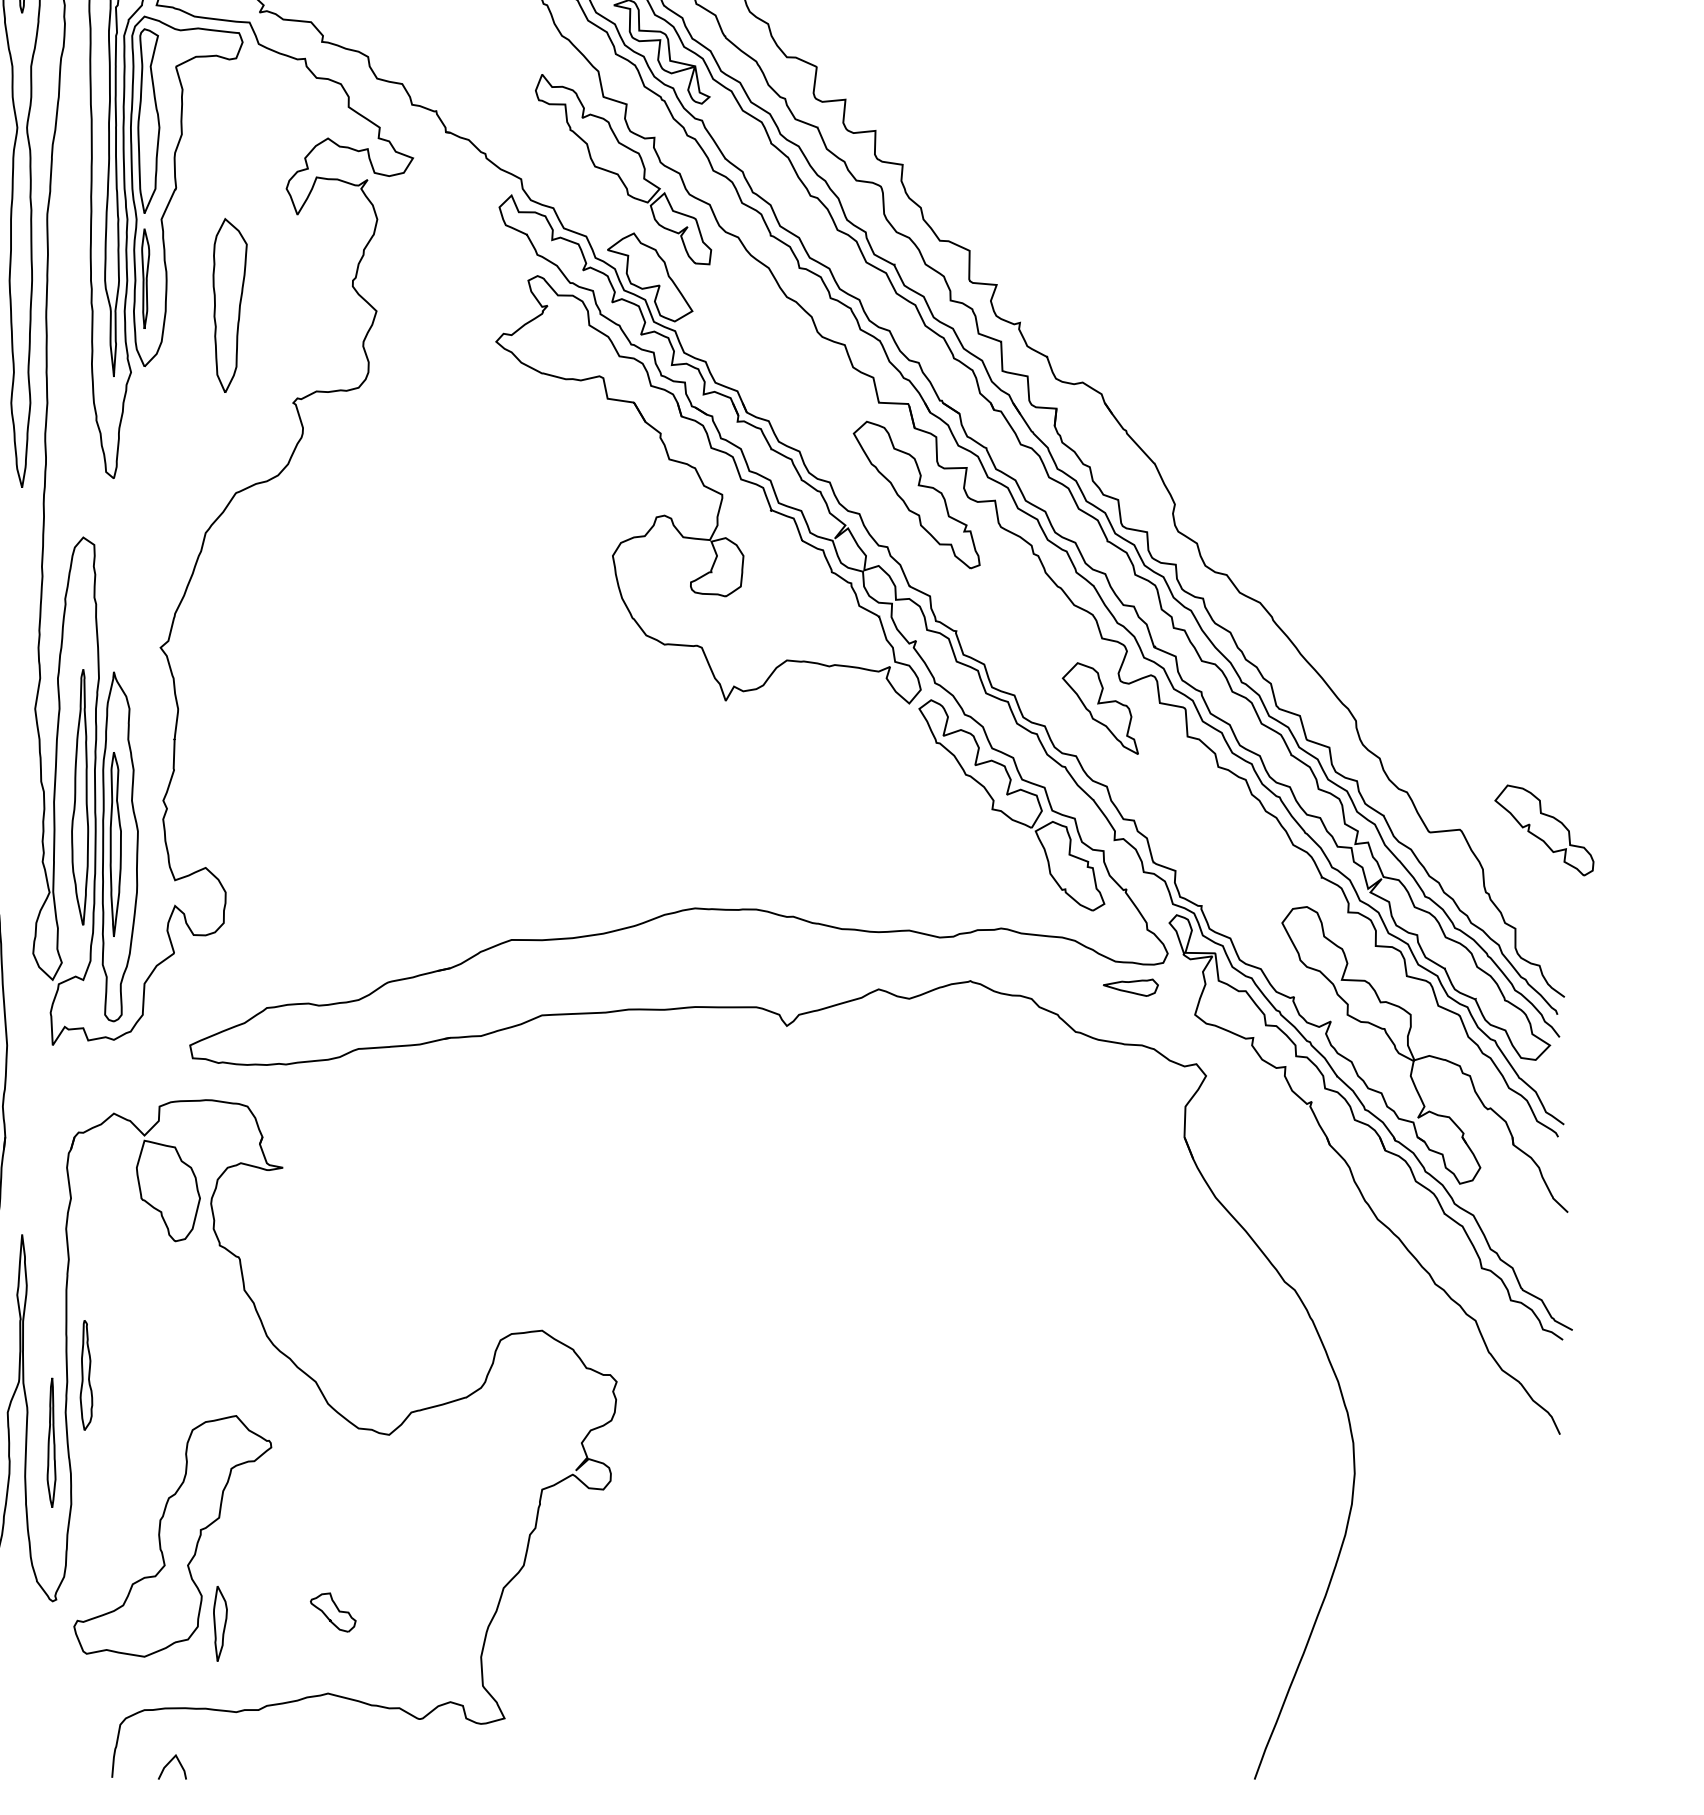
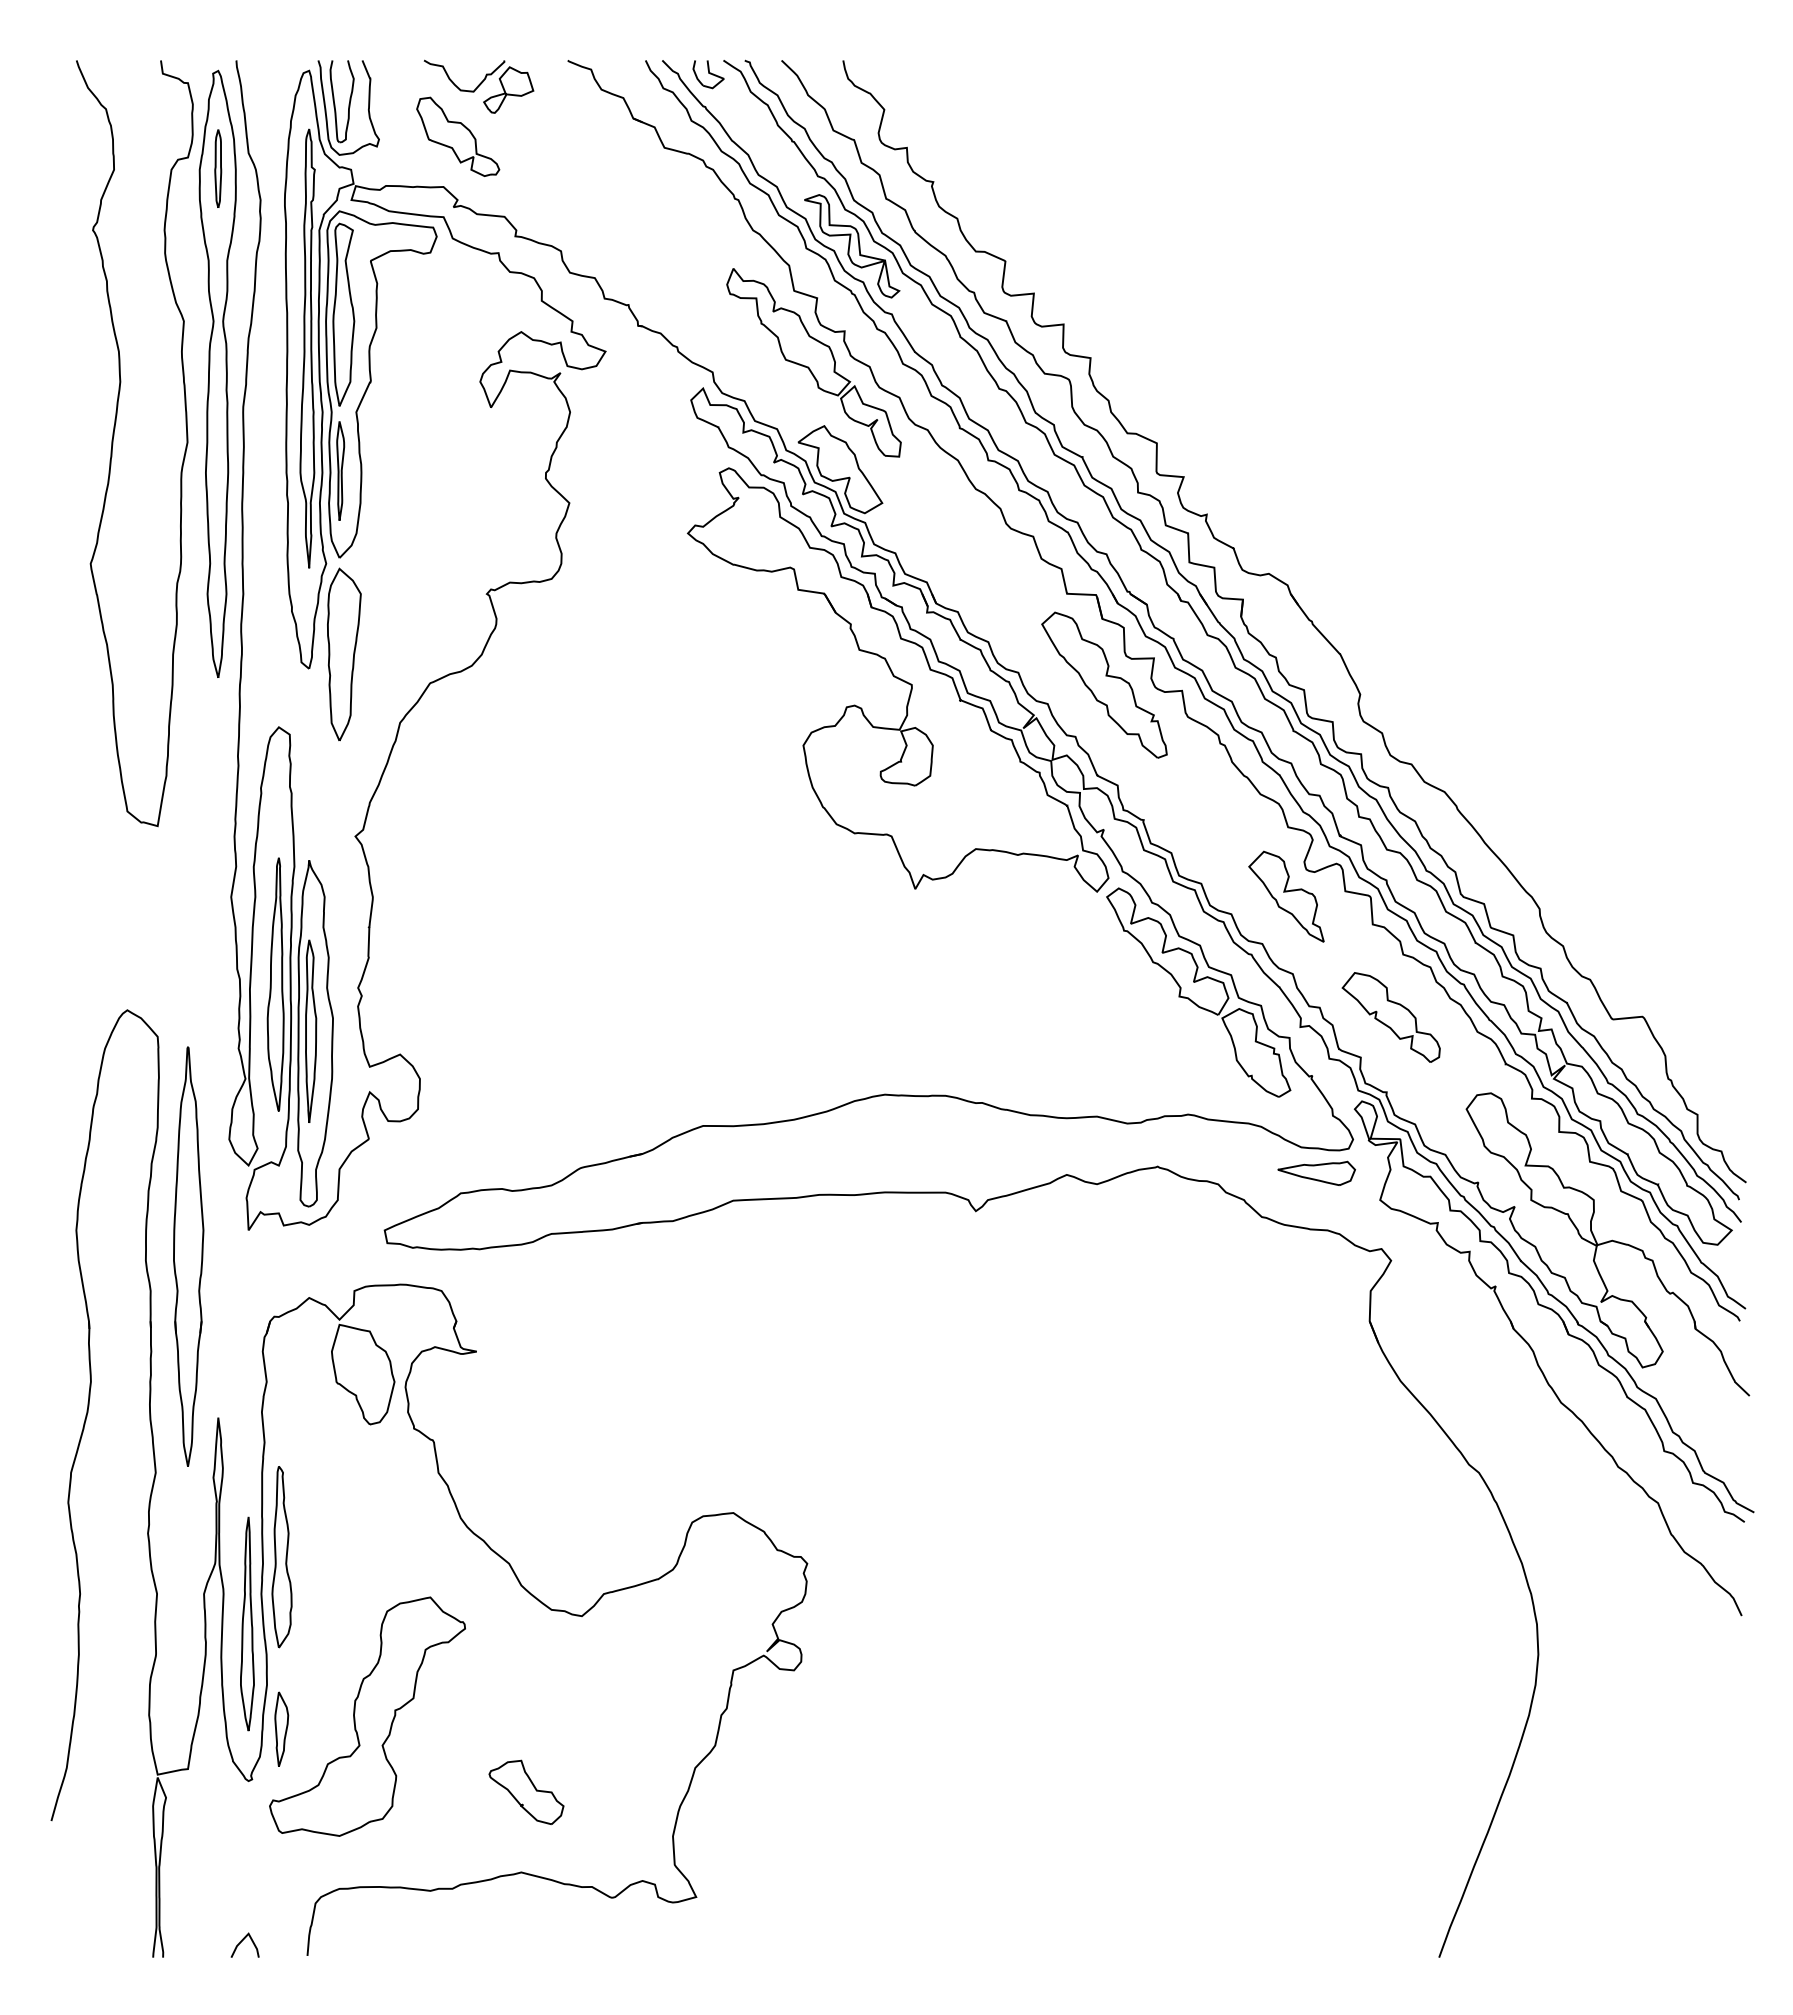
part: (230, 305) -> (344, 654), moved
part: (1543, 830) -> (1390, 1017), moved
part: (1130, 986) -> (1316, 1172), size x1.43
part: (85, 1375) -> (281, 1557), size x1.67
part: (51, 1442) -> (247, 1623), size x1.67
part: (333, 1611) -> (526, 1791), size x1.67
part: (220, 1622) -> (281, 1728), moved
line: (169, 1763) -> (242, 1941), moved

